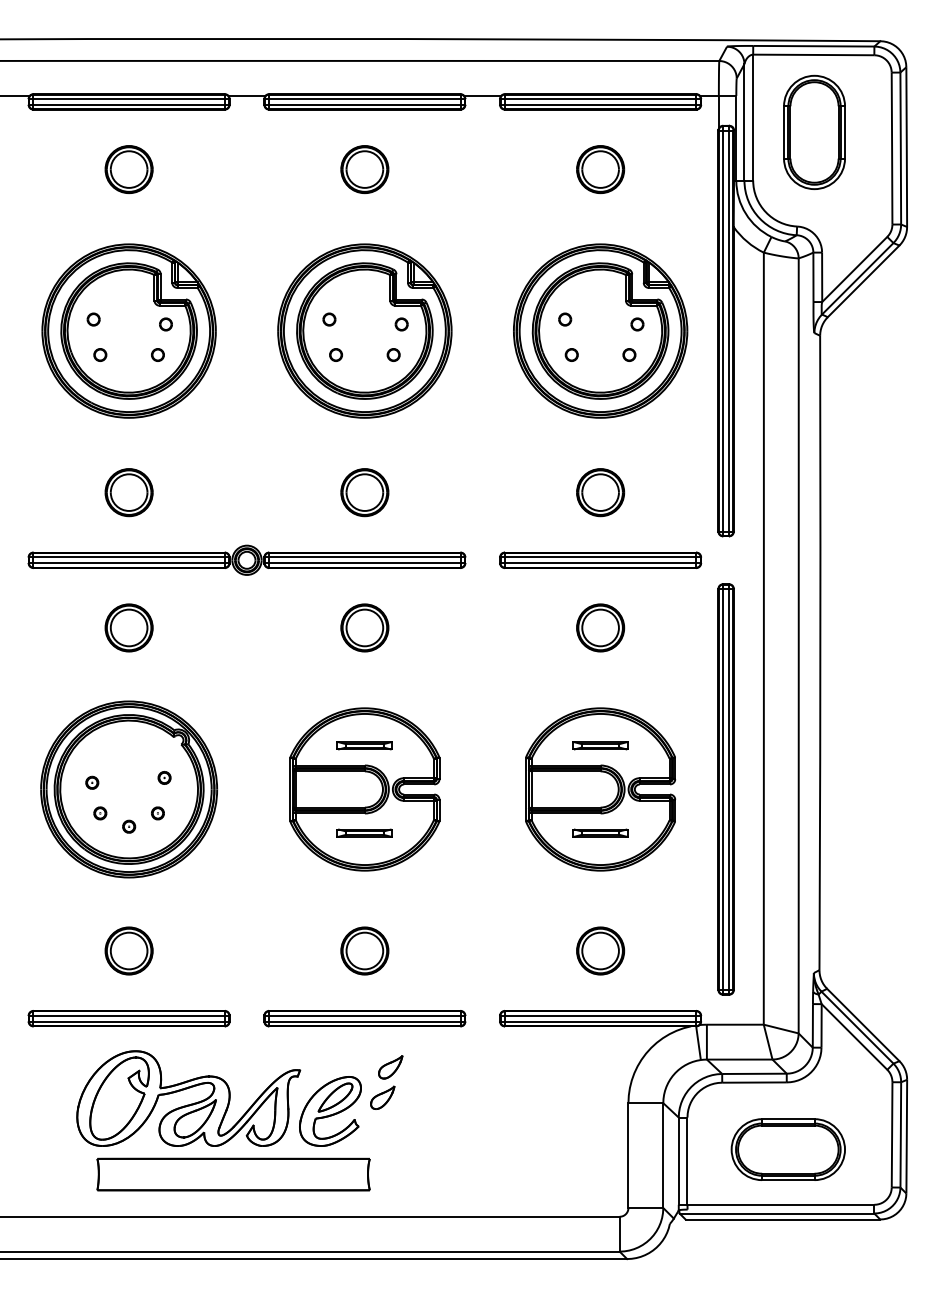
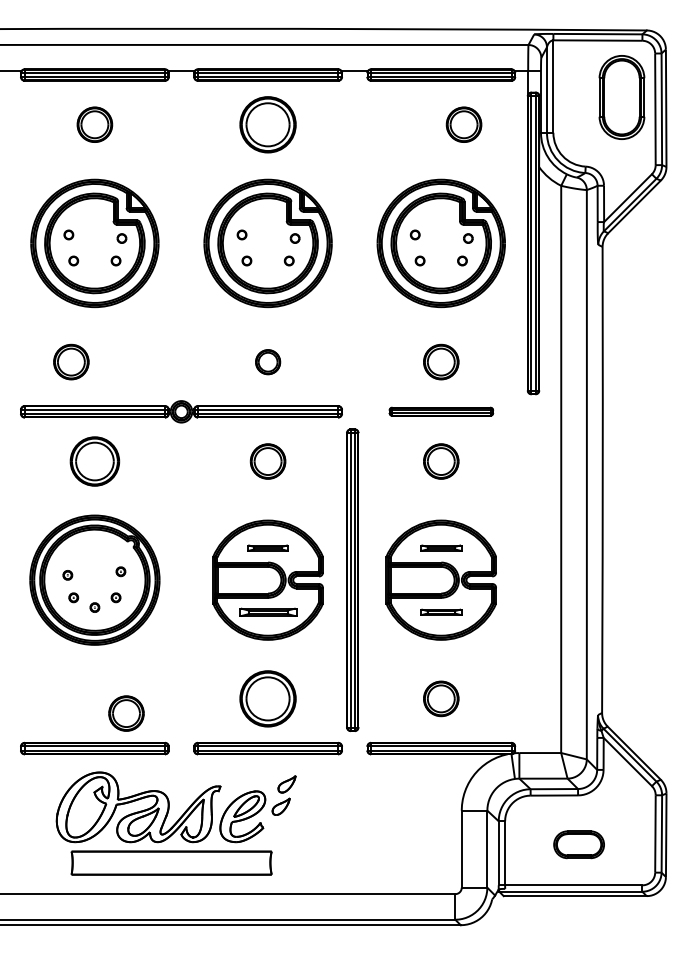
part: (814, 131) -> (621, 96), moved
part: (364, 169) -> (267, 124), size x1.6
part: (600, 169) -> (463, 124), moved
part: (128, 492) -> (70, 362), moved
part: (364, 492) -> (267, 362), size x0.7
part: (600, 559) -> (441, 411), size x0.7
part: (128, 627) -> (94, 461), size x1.4
part: (725, 789) -> (352, 580), moved
part: (364, 832) -> (267, 611), size x1.4
part: (128, 950) -> (126, 713), moved
part: (364, 950) -> (267, 698), size x1.6
part: (787, 1149) -> (578, 844), size x0.6

